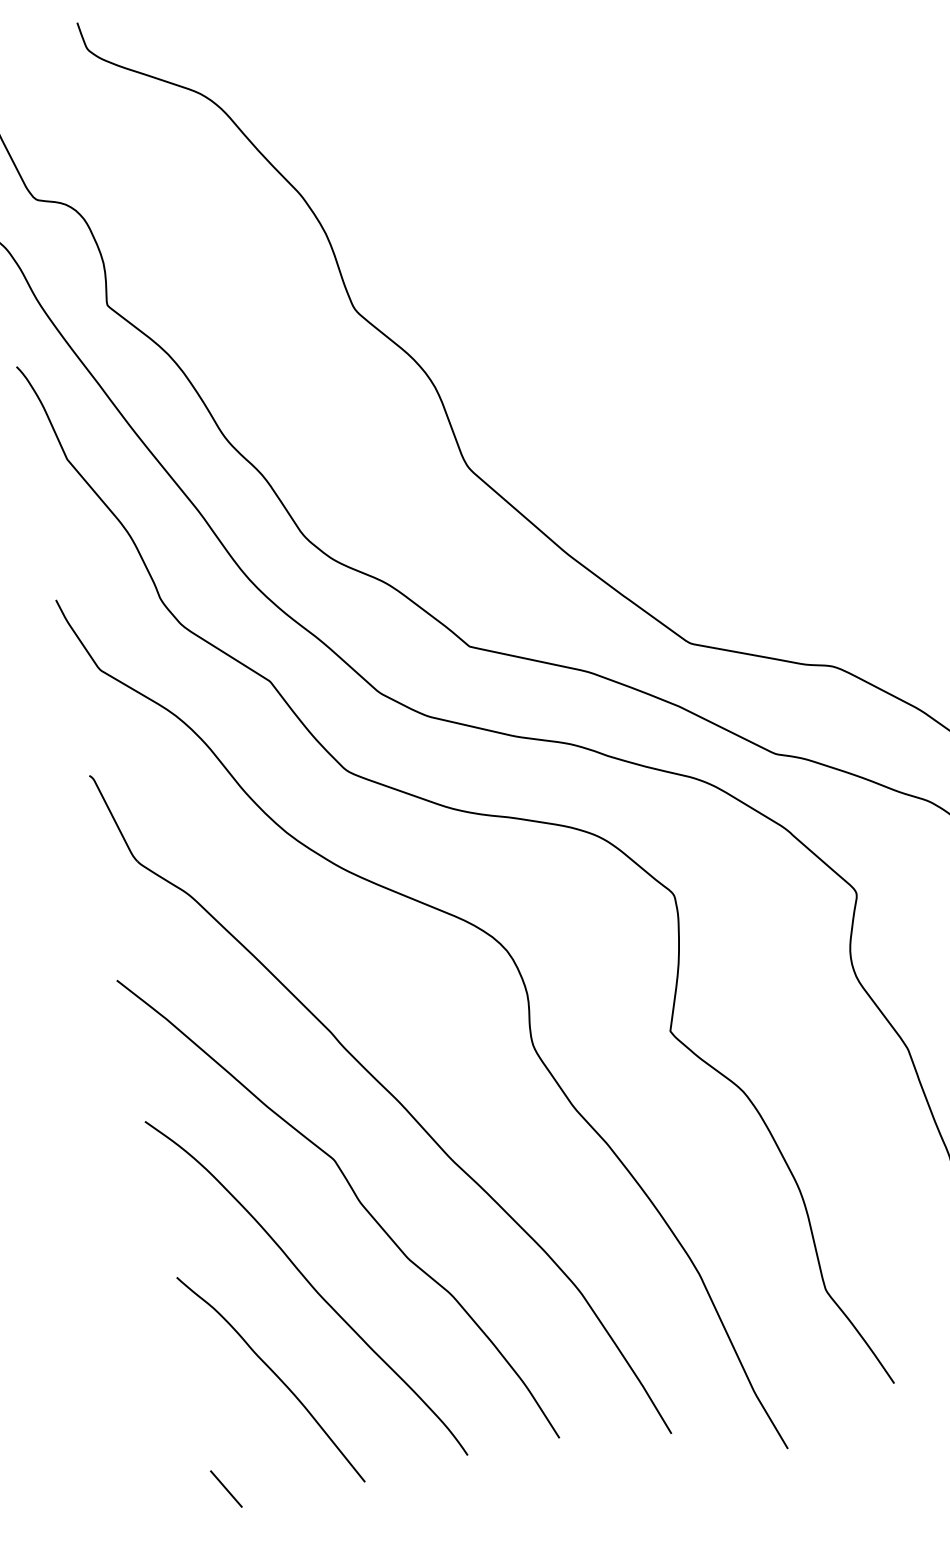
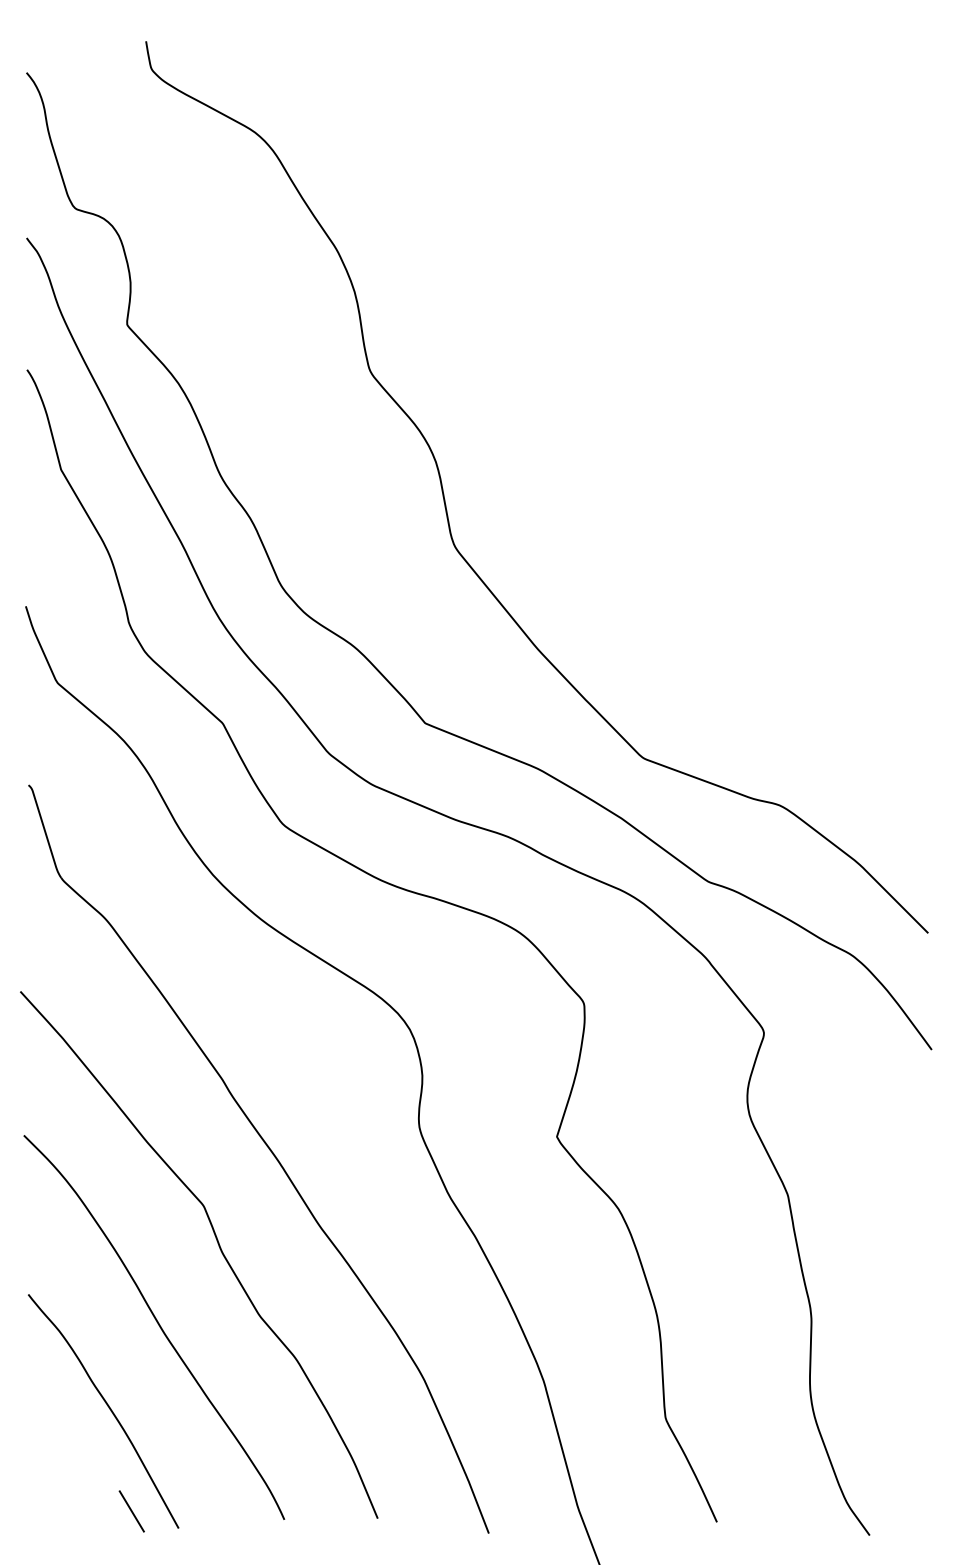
line: (226, 1489) -> (131, 1511), moved

